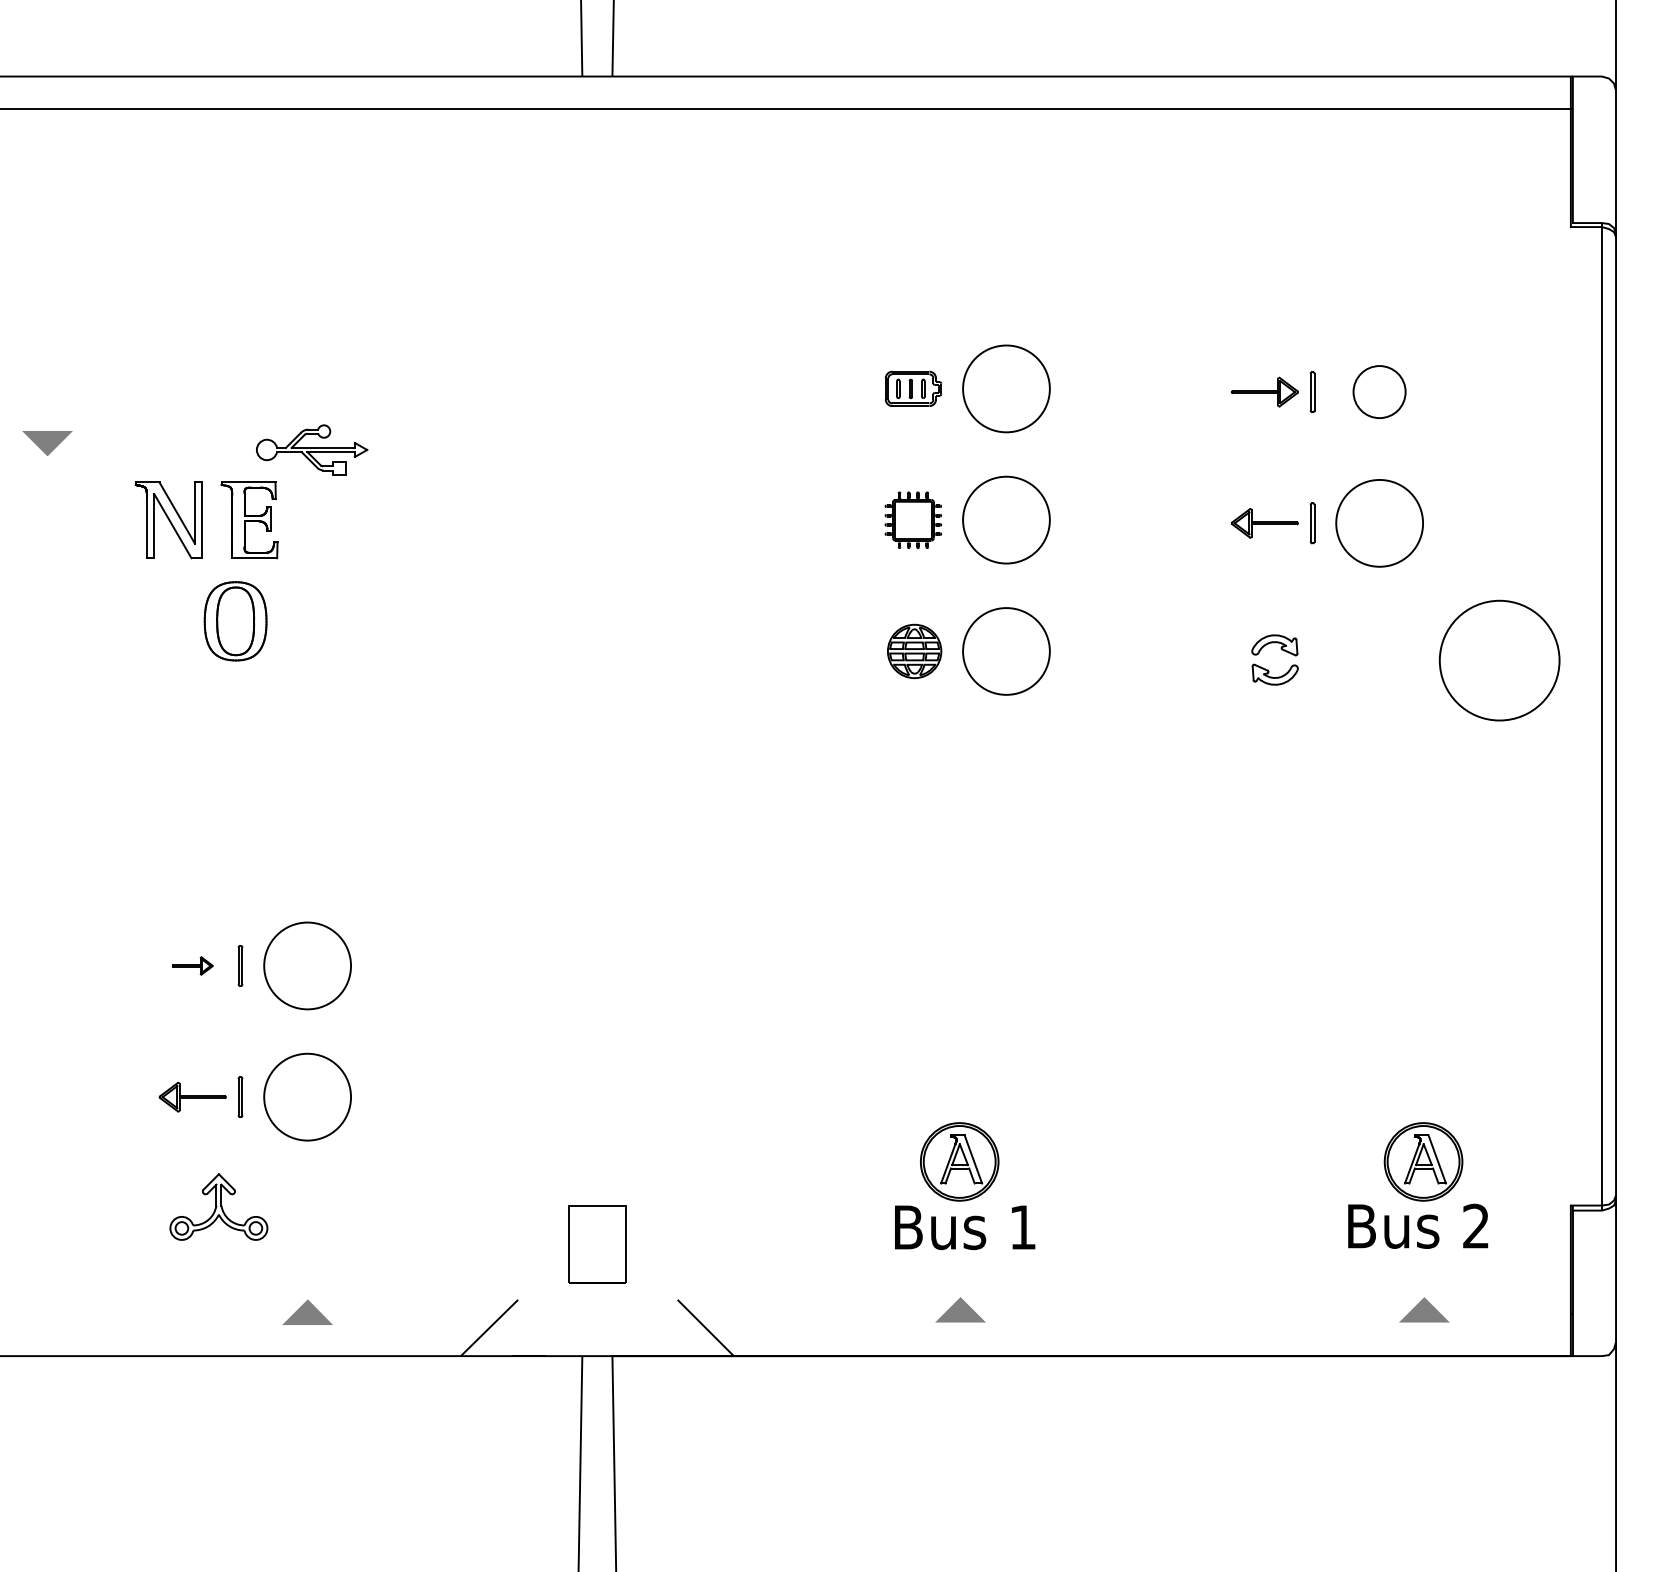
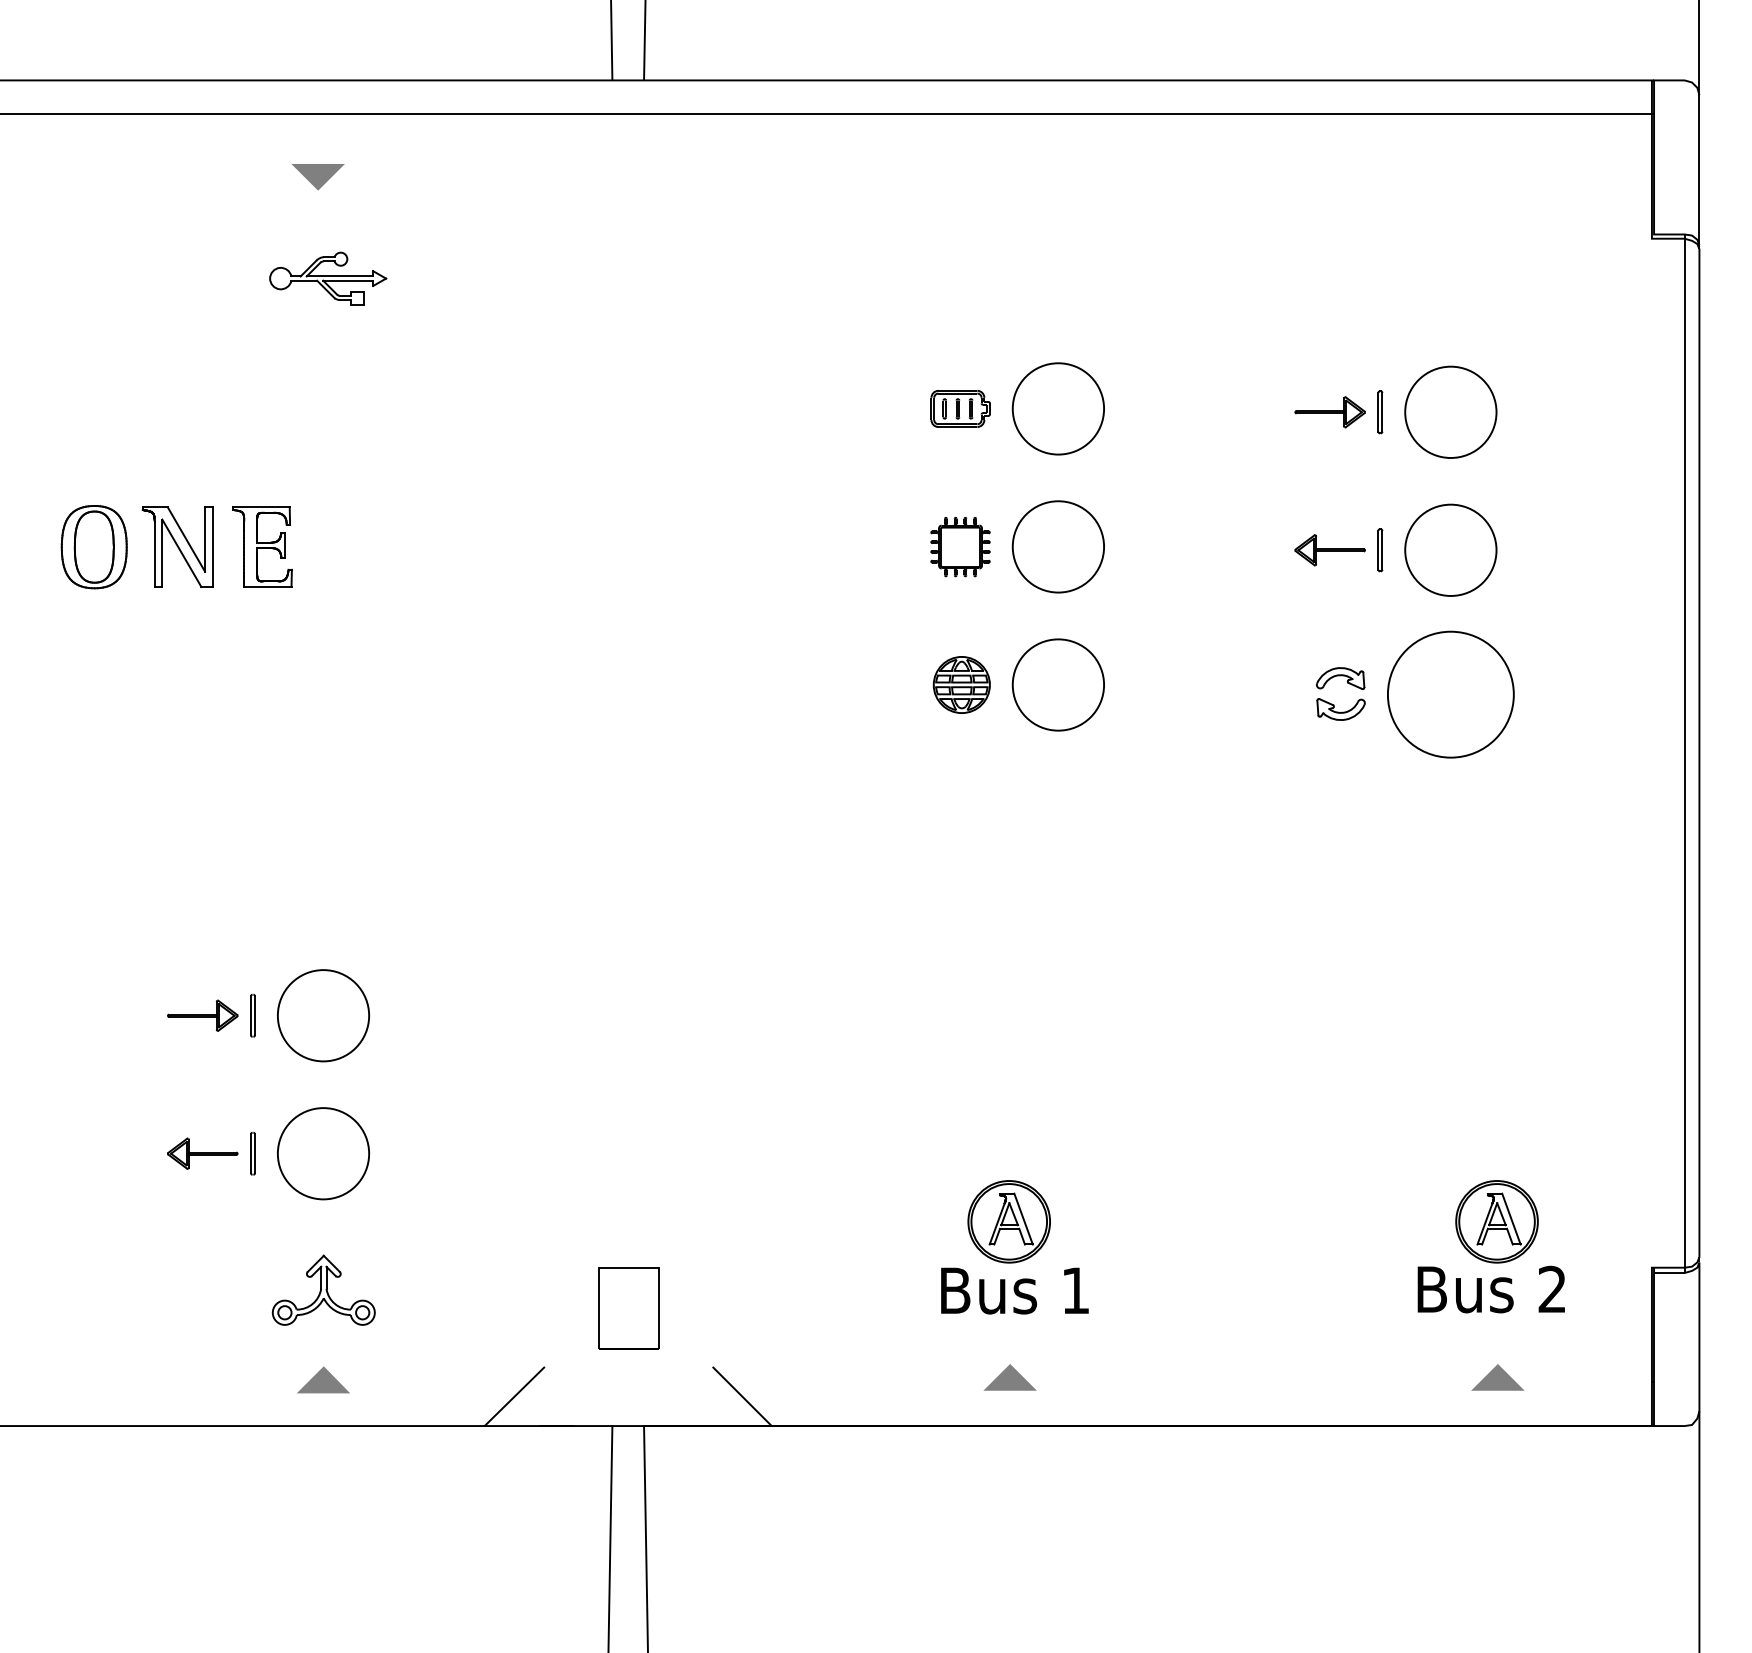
part: (1379, 391) -> (1450, 411), size x1.67
part: (47, 443) -> (318, 177), moved
part: (312, 449) -> (328, 278), moved
part: (235, 621) -> (94, 547), moved
part: (1499, 660) -> (1450, 694), moved
part: (192, 965) -> (202, 1015), size x1.67
part: (218, 1206) -> (323, 1289), moved

